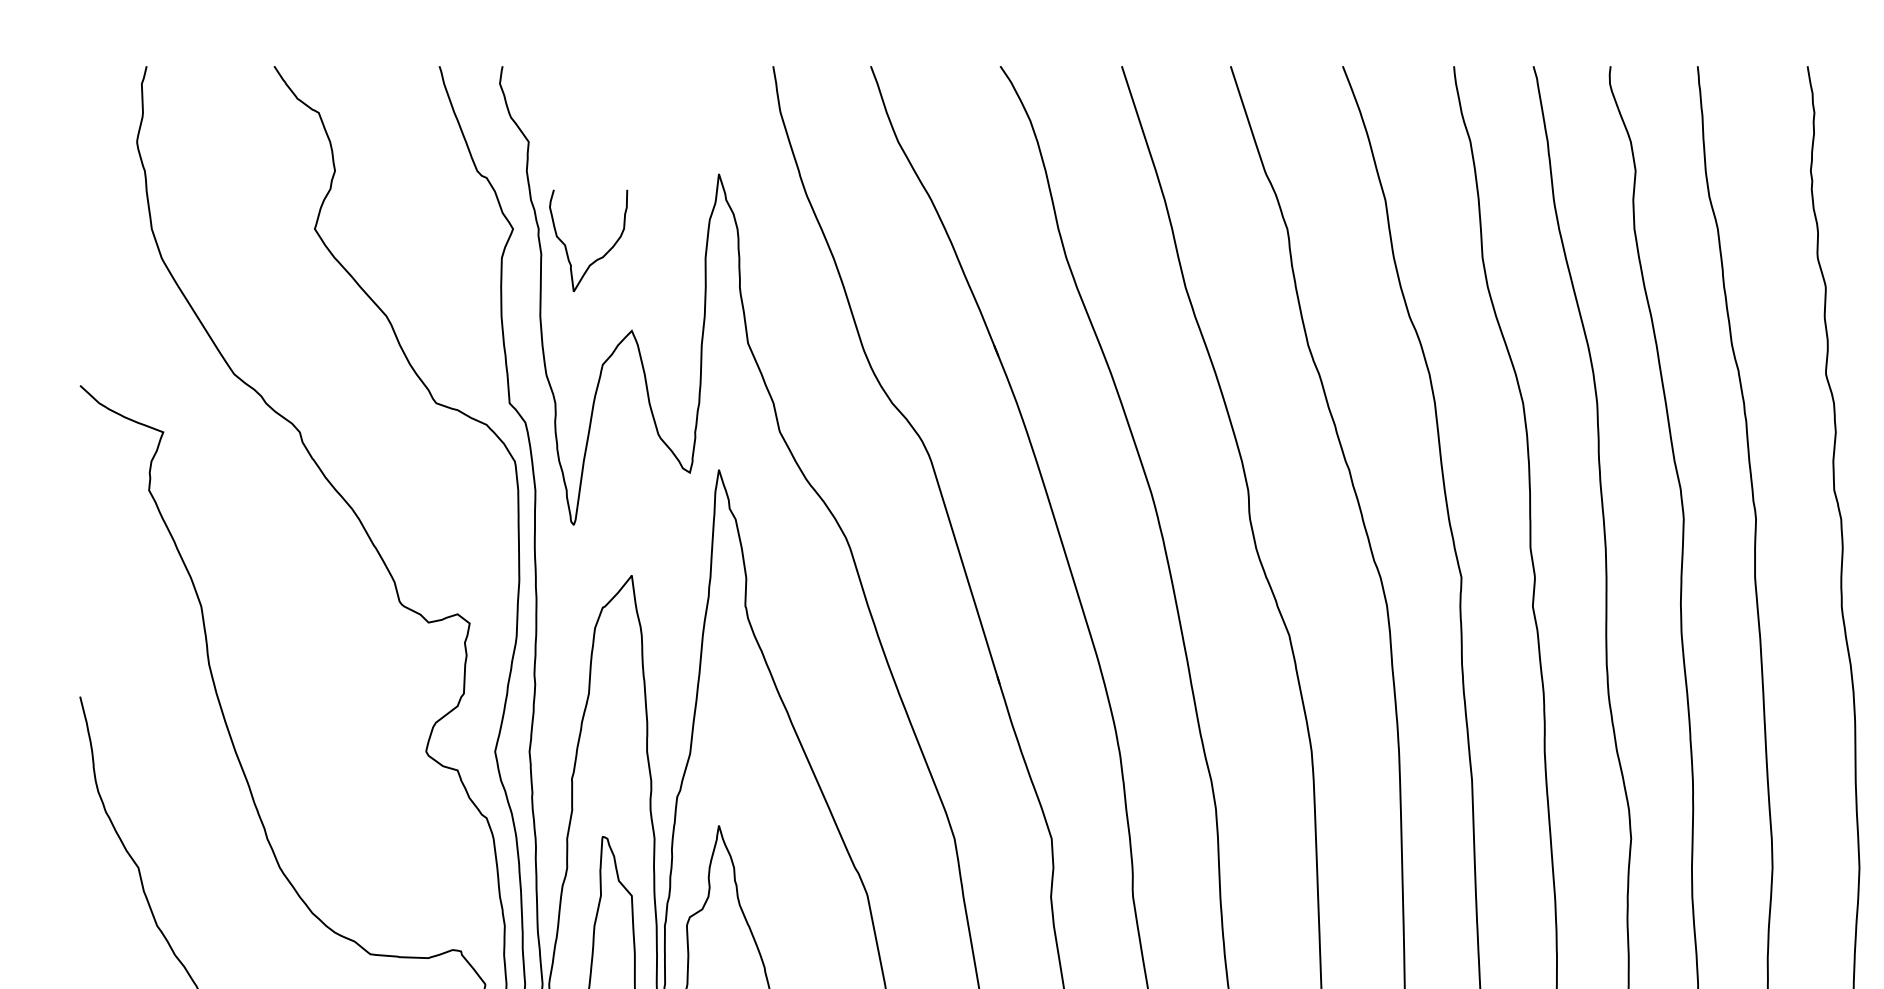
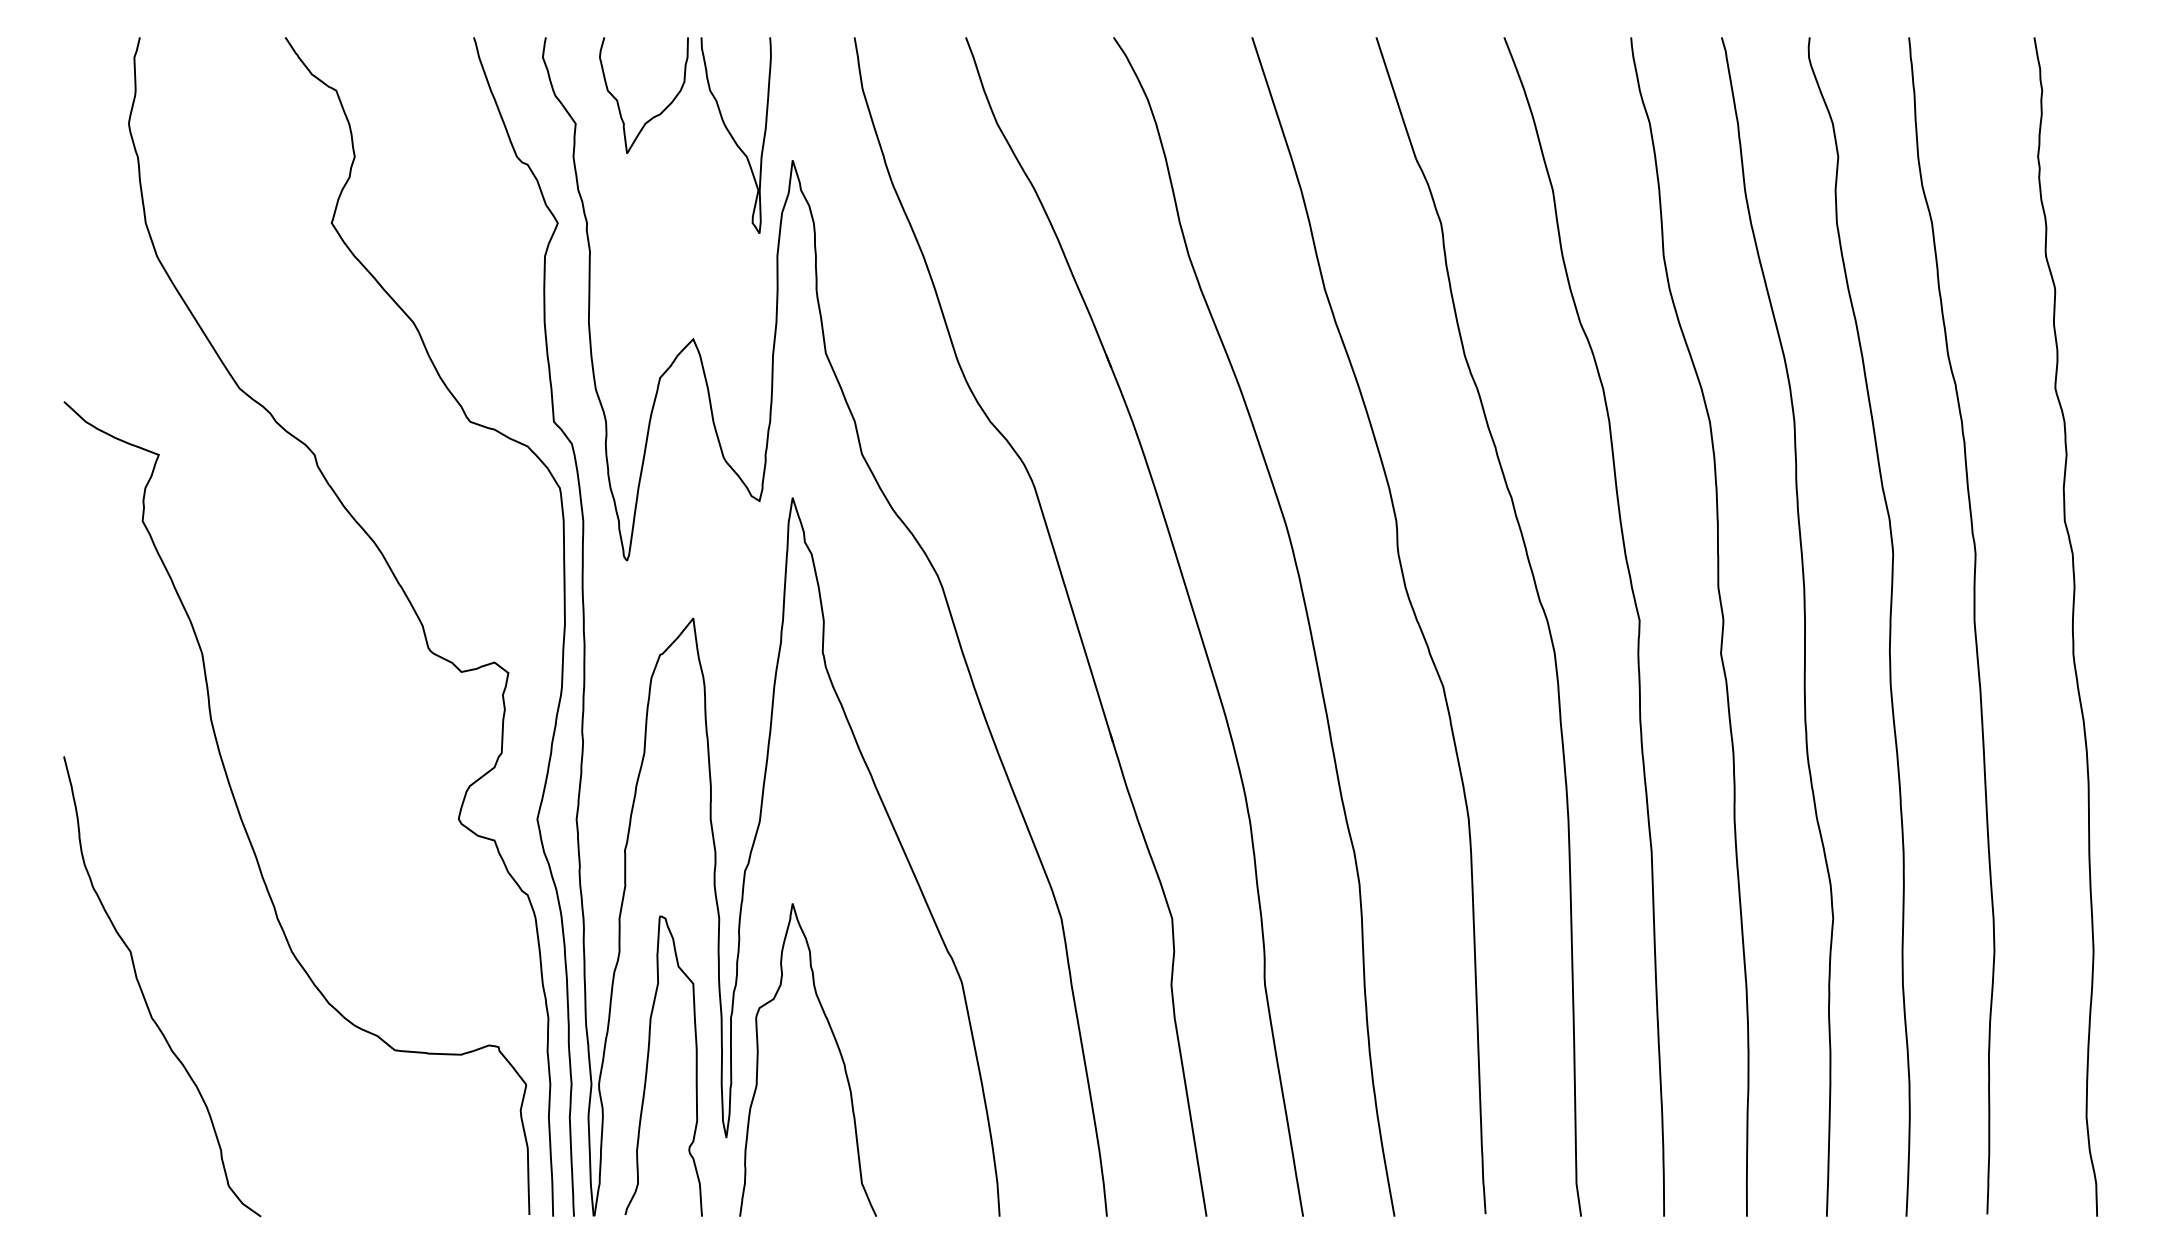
curve: (667, 154) -> (733, 137), added
curve: (596, 259) -> (653, 116), moved

